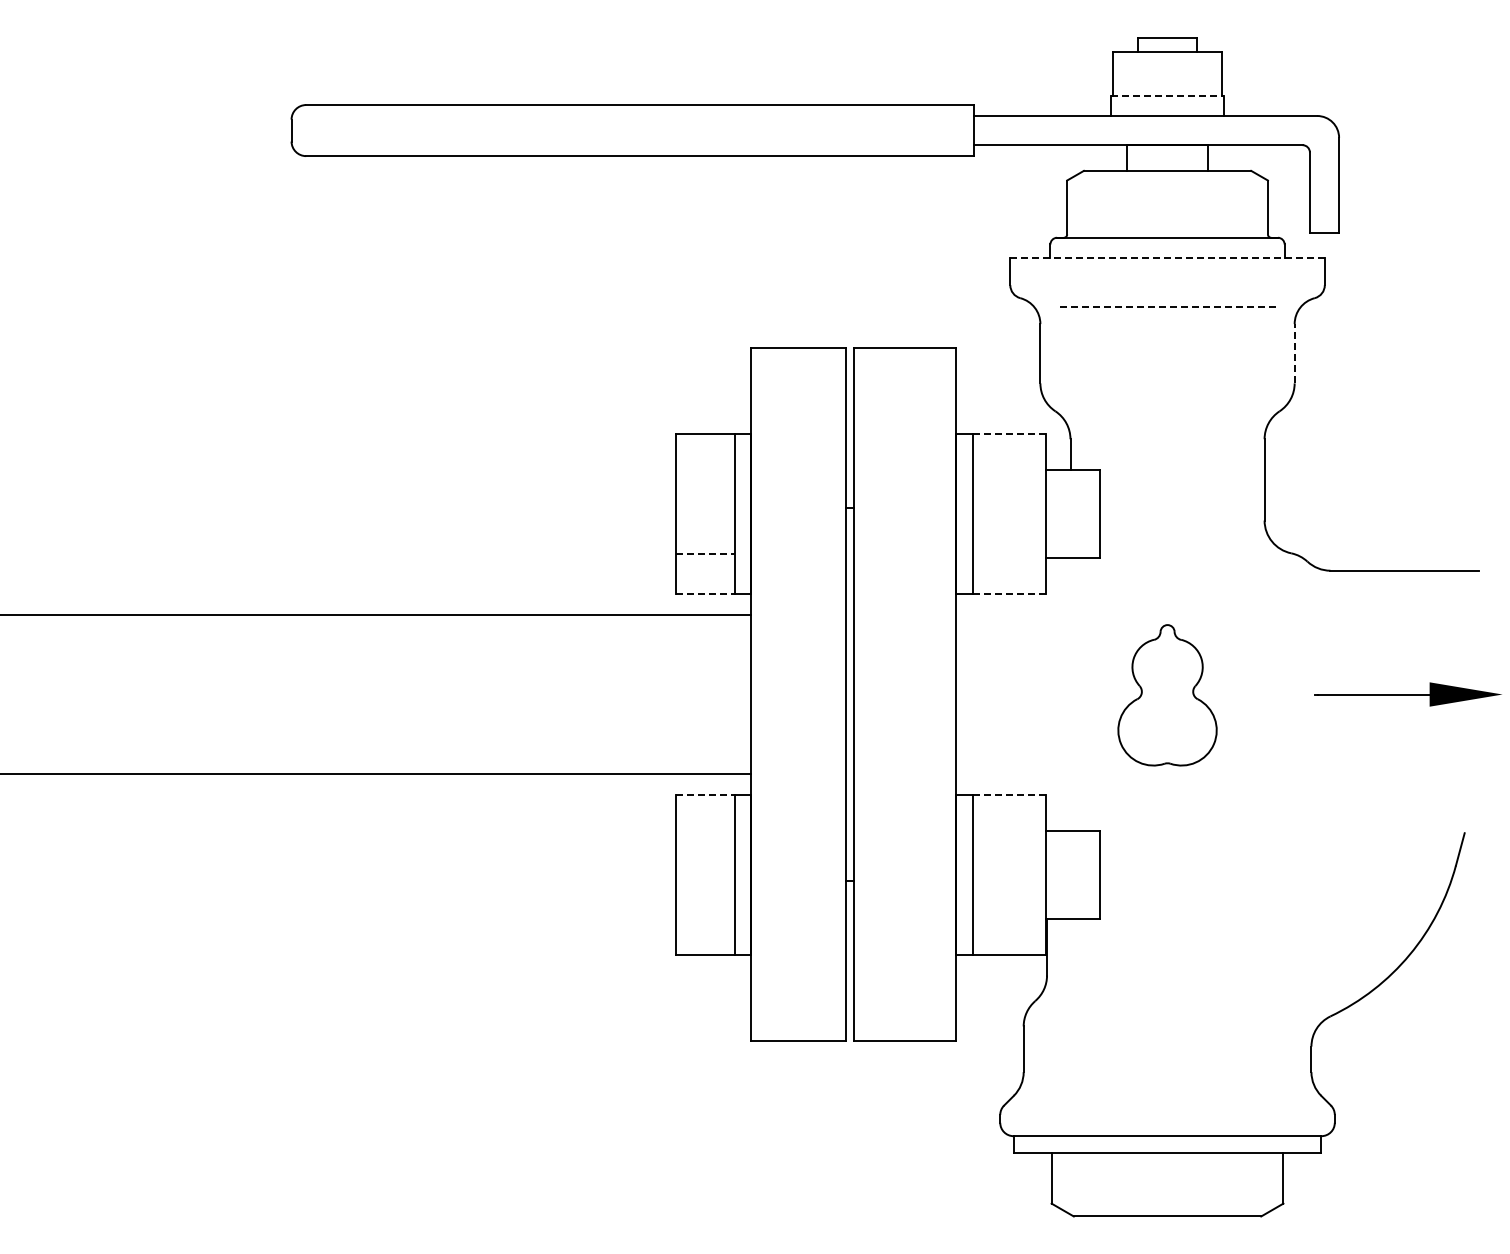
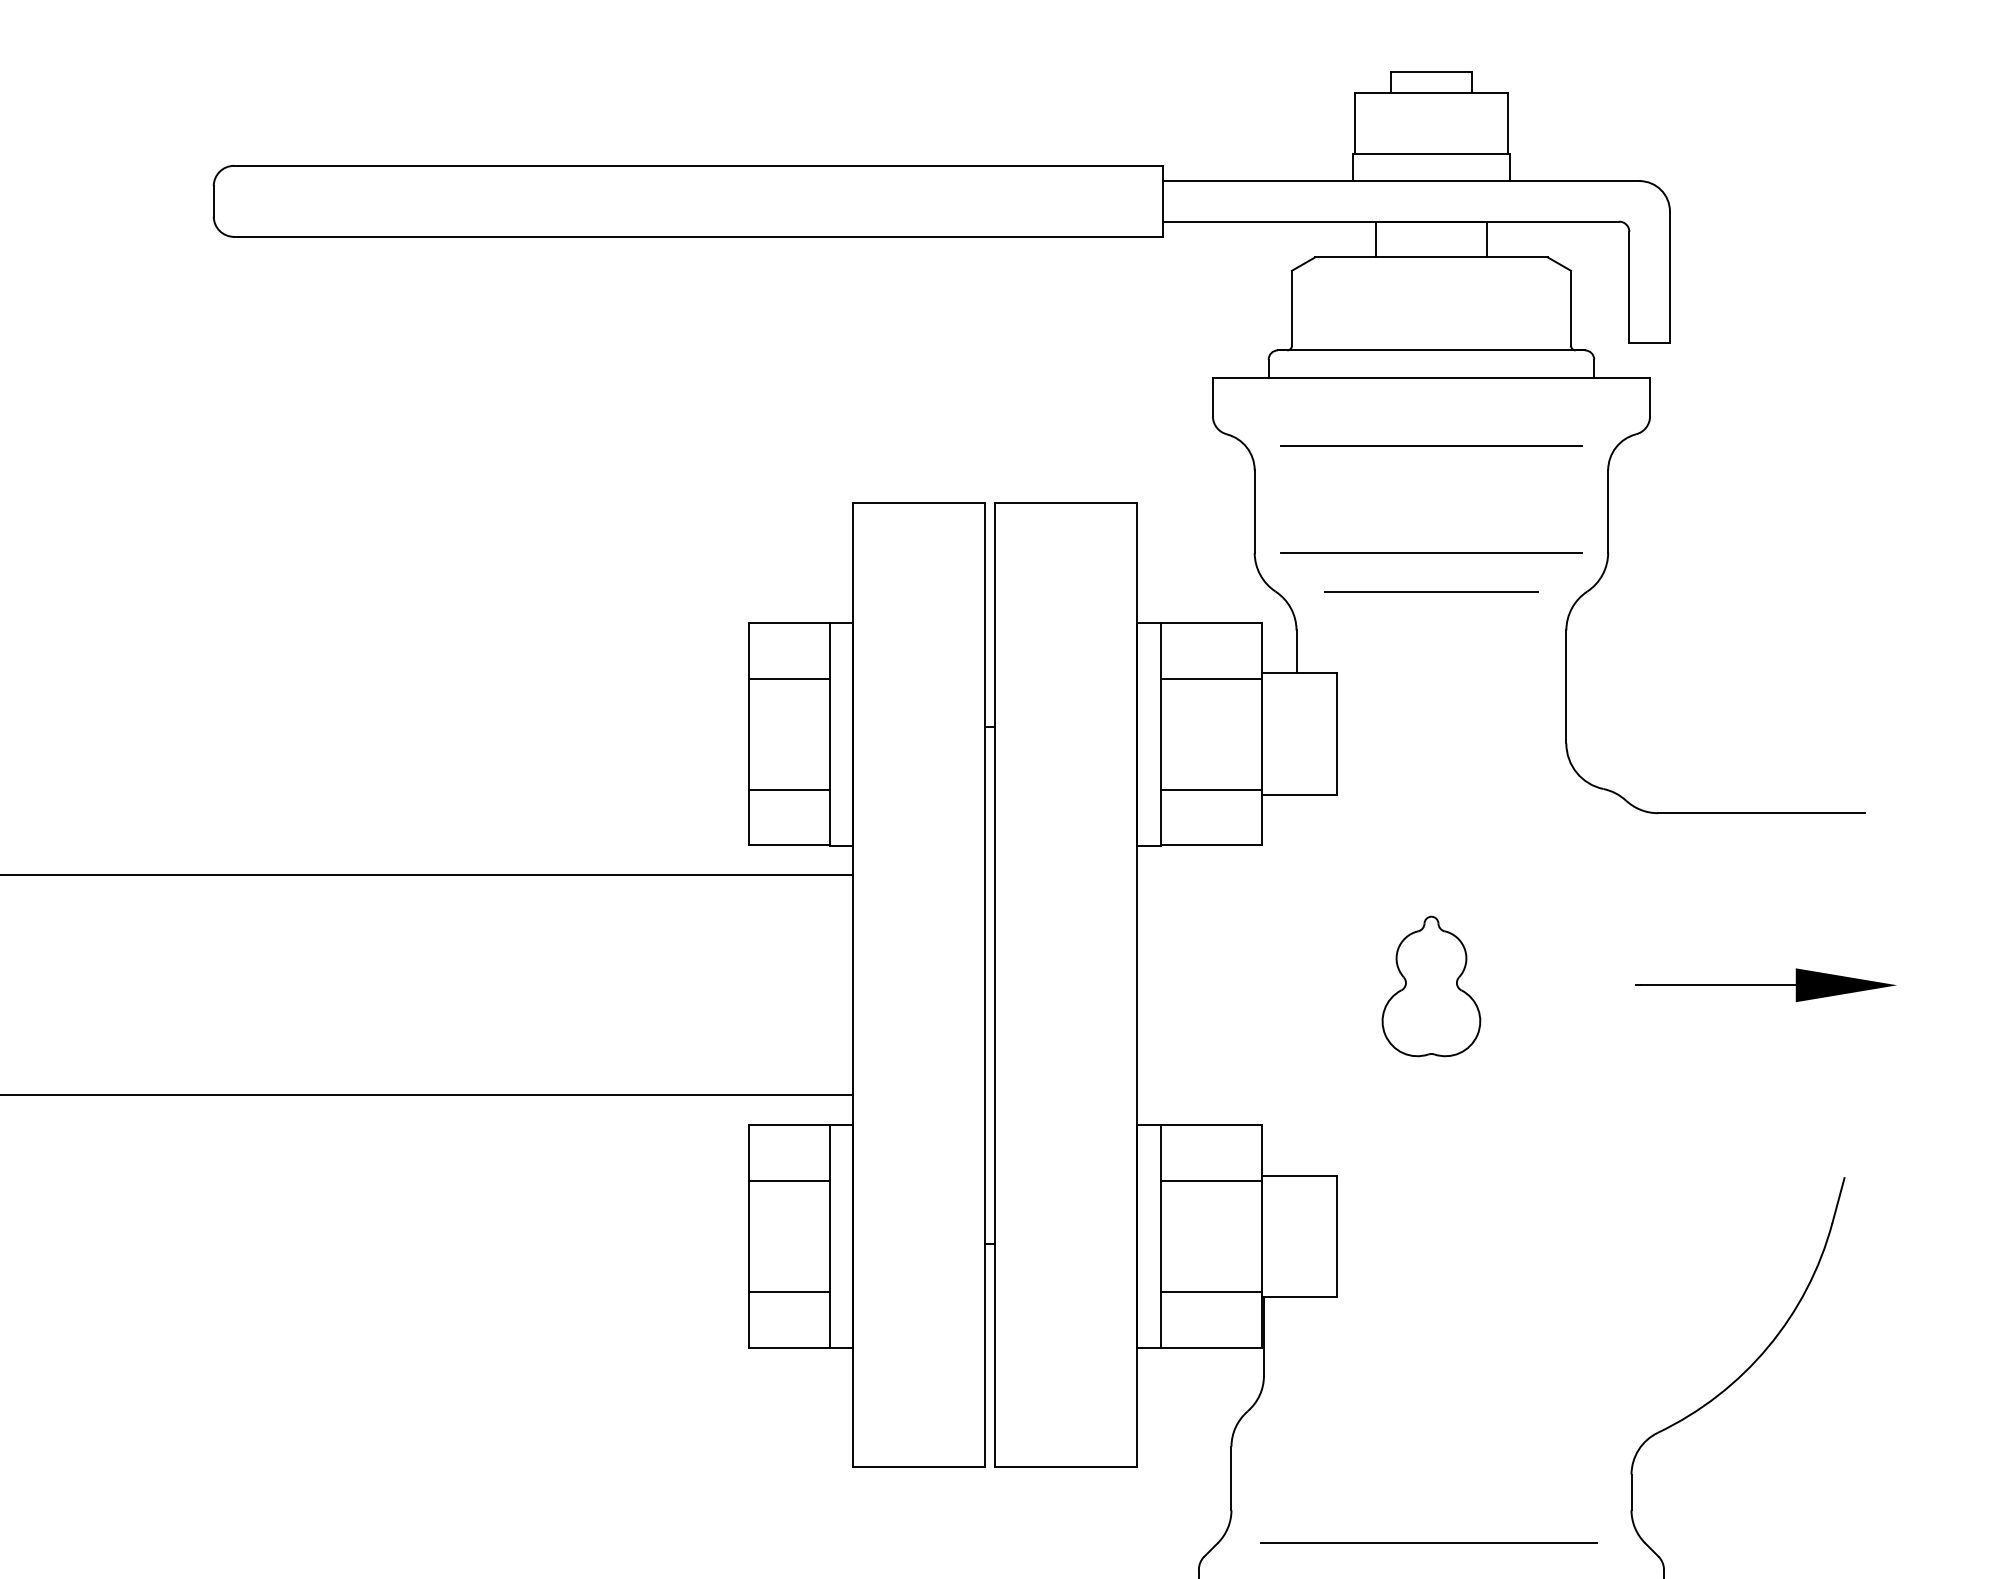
line: (1168, 96) -> (1432, 153), dashed -> solid
line: (1167, 257) -> (1431, 377), dashed -> solid
line: (1167, 306) -> (1431, 445), dashed -> solid
line: (1294, 353) -> (1607, 511), dashed -> solid
line: (1167, 383) -> (1431, 552), added
line: (1167, 411) -> (1431, 591), added
line: (1009, 433) -> (1211, 622), dashed -> solid
line: (705, 473) -> (789, 678), added
line: (1008, 473) -> (1210, 678), added
line: (705, 553) -> (789, 789), dashed -> solid
line: (1008, 553) -> (1210, 789), added
line: (705, 593) -> (789, 844), dashed -> solid
line: (1009, 593) -> (1211, 844), dashed -> solid
part: (1167, 695) -> (1431, 986), size x0.71
line: (705, 795) -> (789, 1125), dashed -> solid
line: (1009, 795) -> (1211, 1125), dashed -> solid
line: (705, 835) -> (789, 1181), added
line: (1008, 835) -> (1210, 1181), added
line: (705, 915) -> (789, 1292), added
line: (1008, 915) -> (1210, 1292), added
line: (1165, 1095) -> (1428, 1542), added

